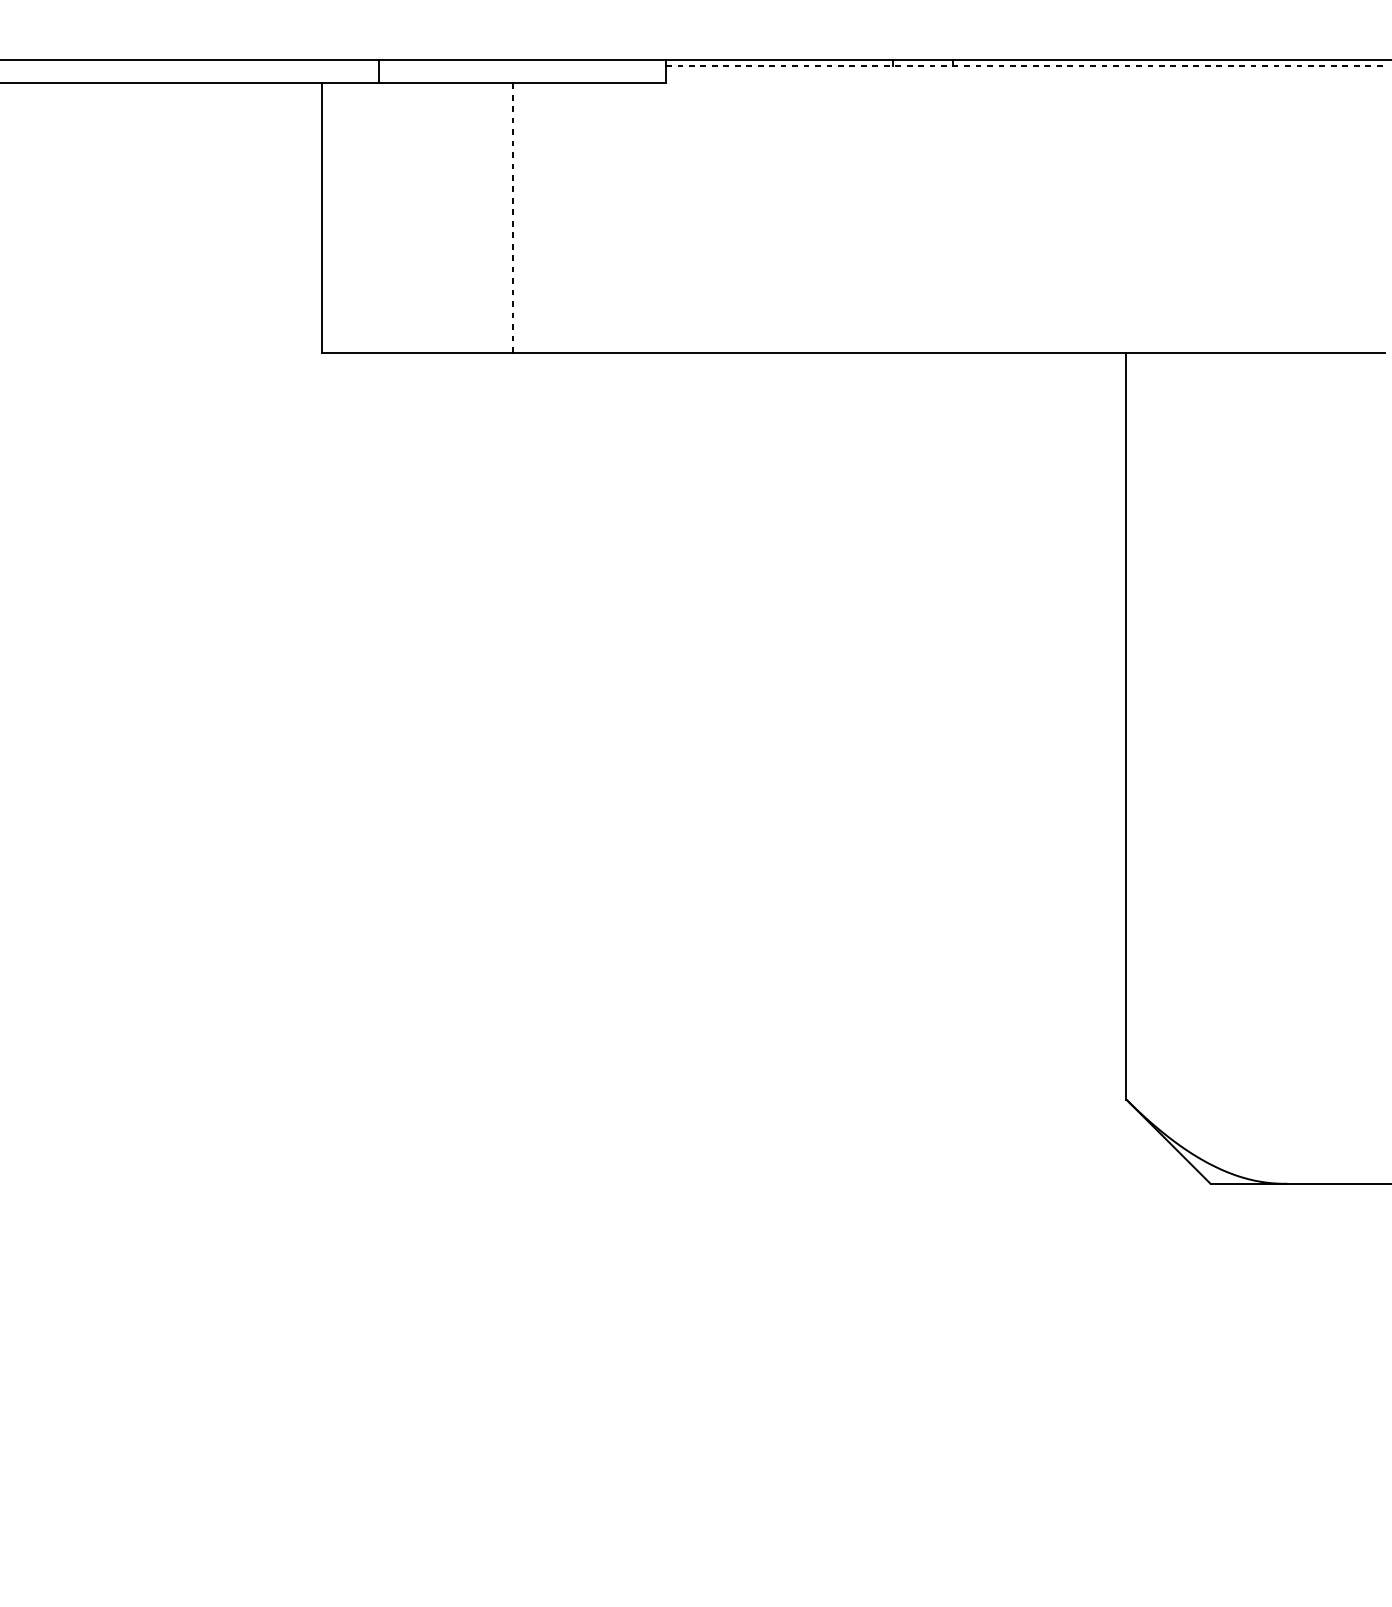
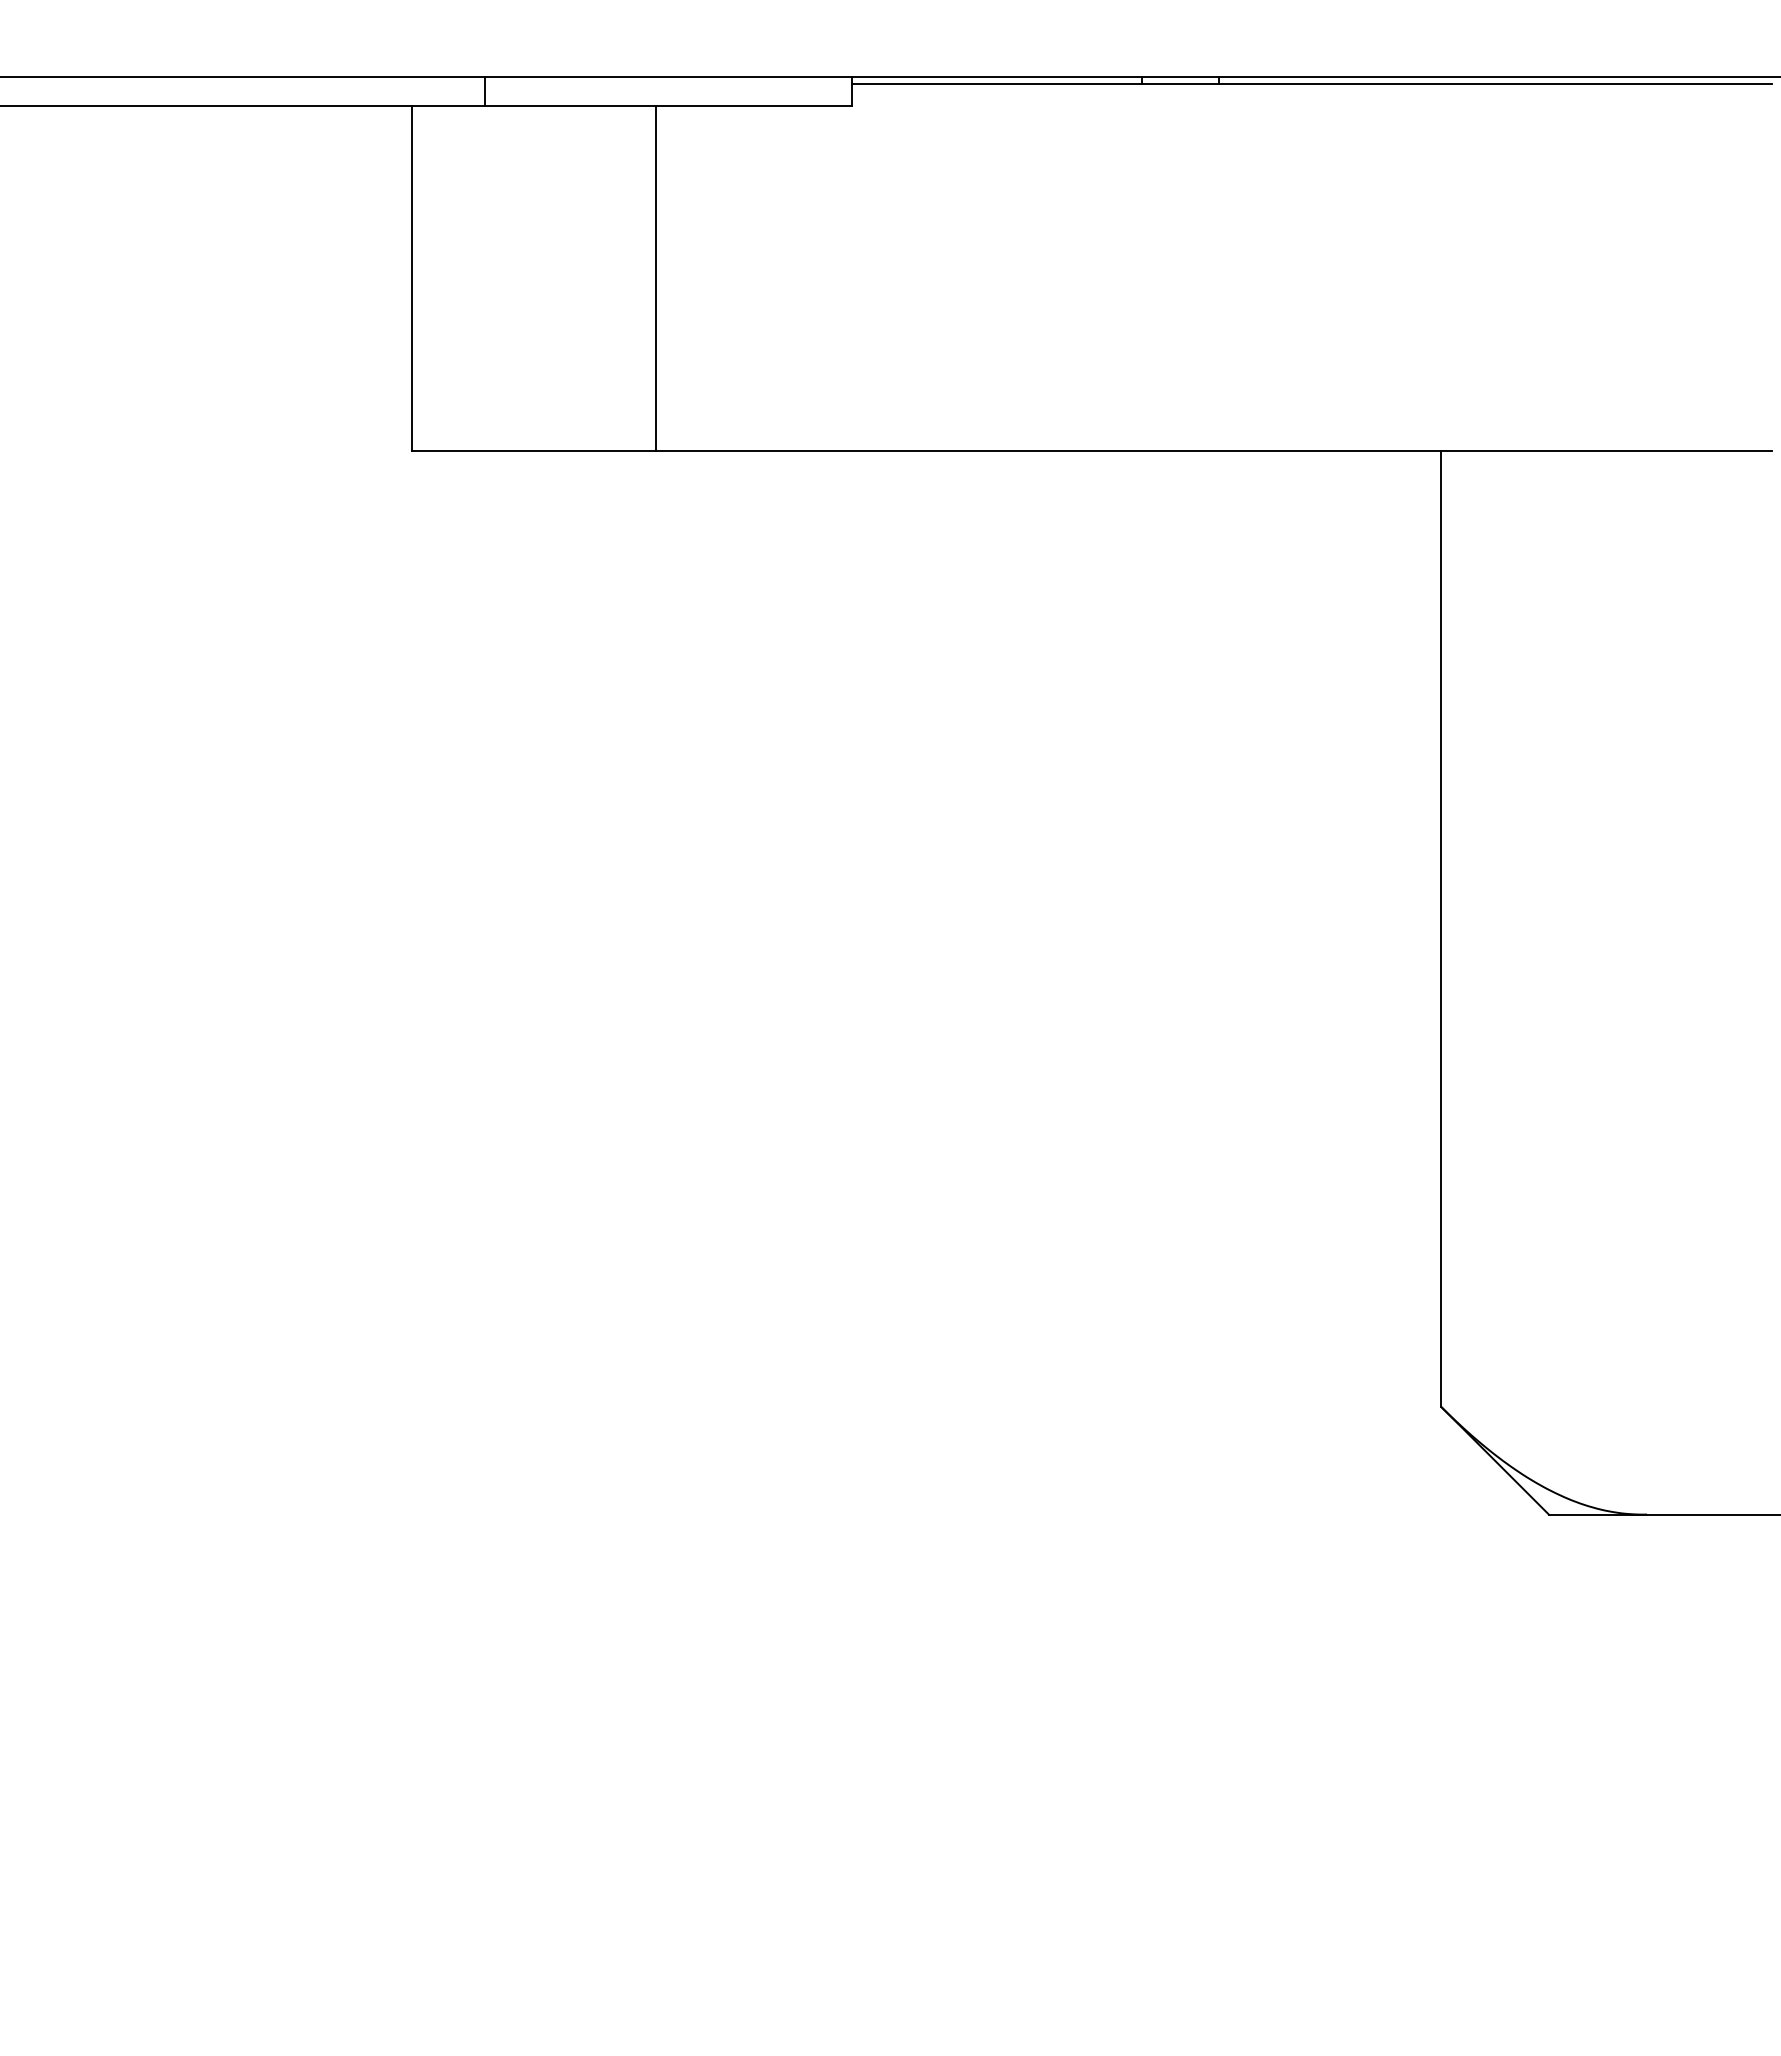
line: (1025, 66) -> (1311, 84), dashed -> solid
line: (512, 217) -> (655, 278), dashed -> solid

